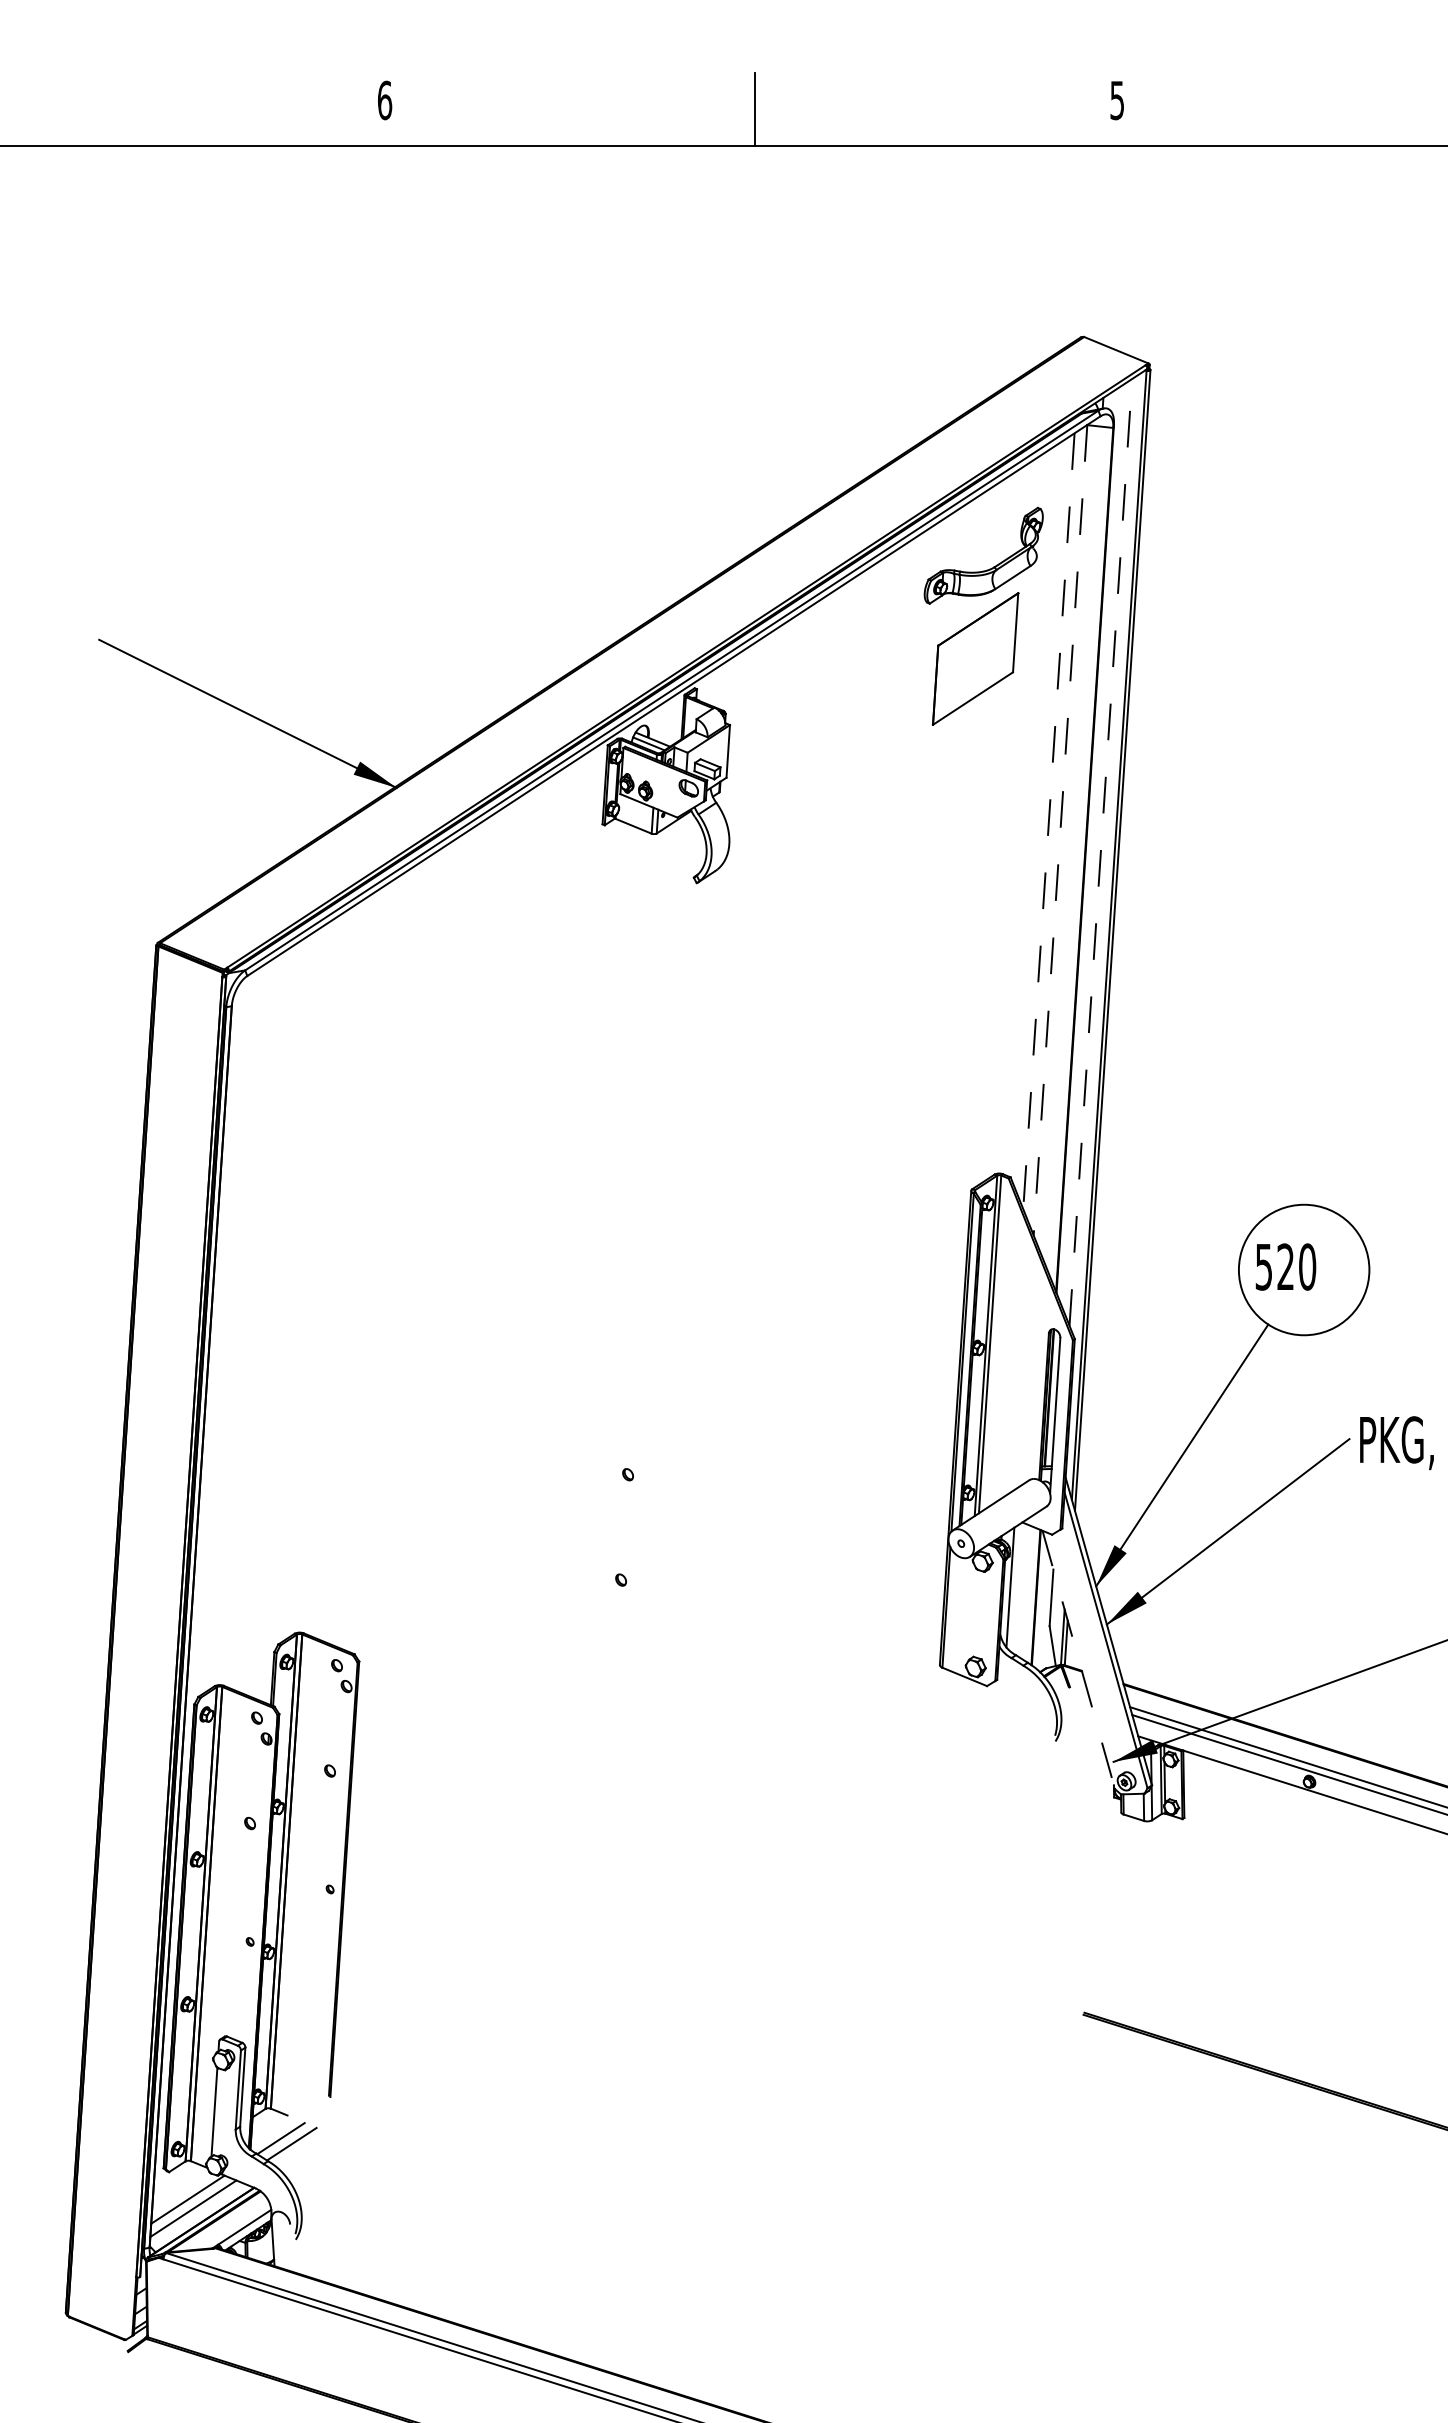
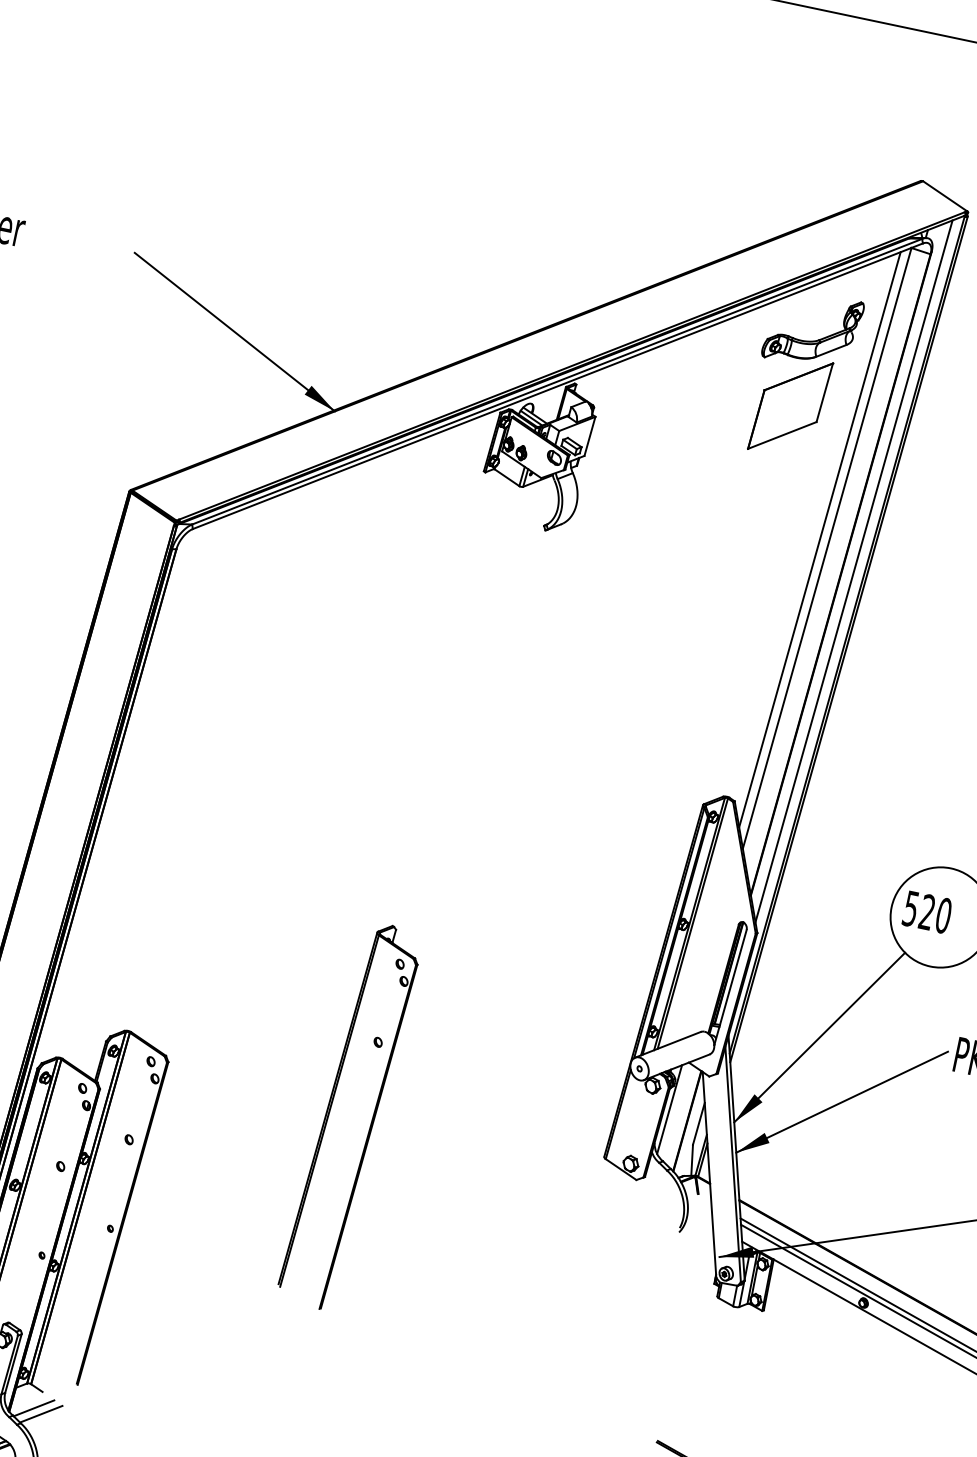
line: (1048, 821) -> (819, 539), dashed -> solid
line: (1060, 830) -> (827, 548), dashed -> solid
line: (1100, 851) -> (853, 570), dashed -> solid
line: (1078, 1660) -> (709, 1175), dashed -> solid
part: (578, 1681) -> (330, 1111), added

